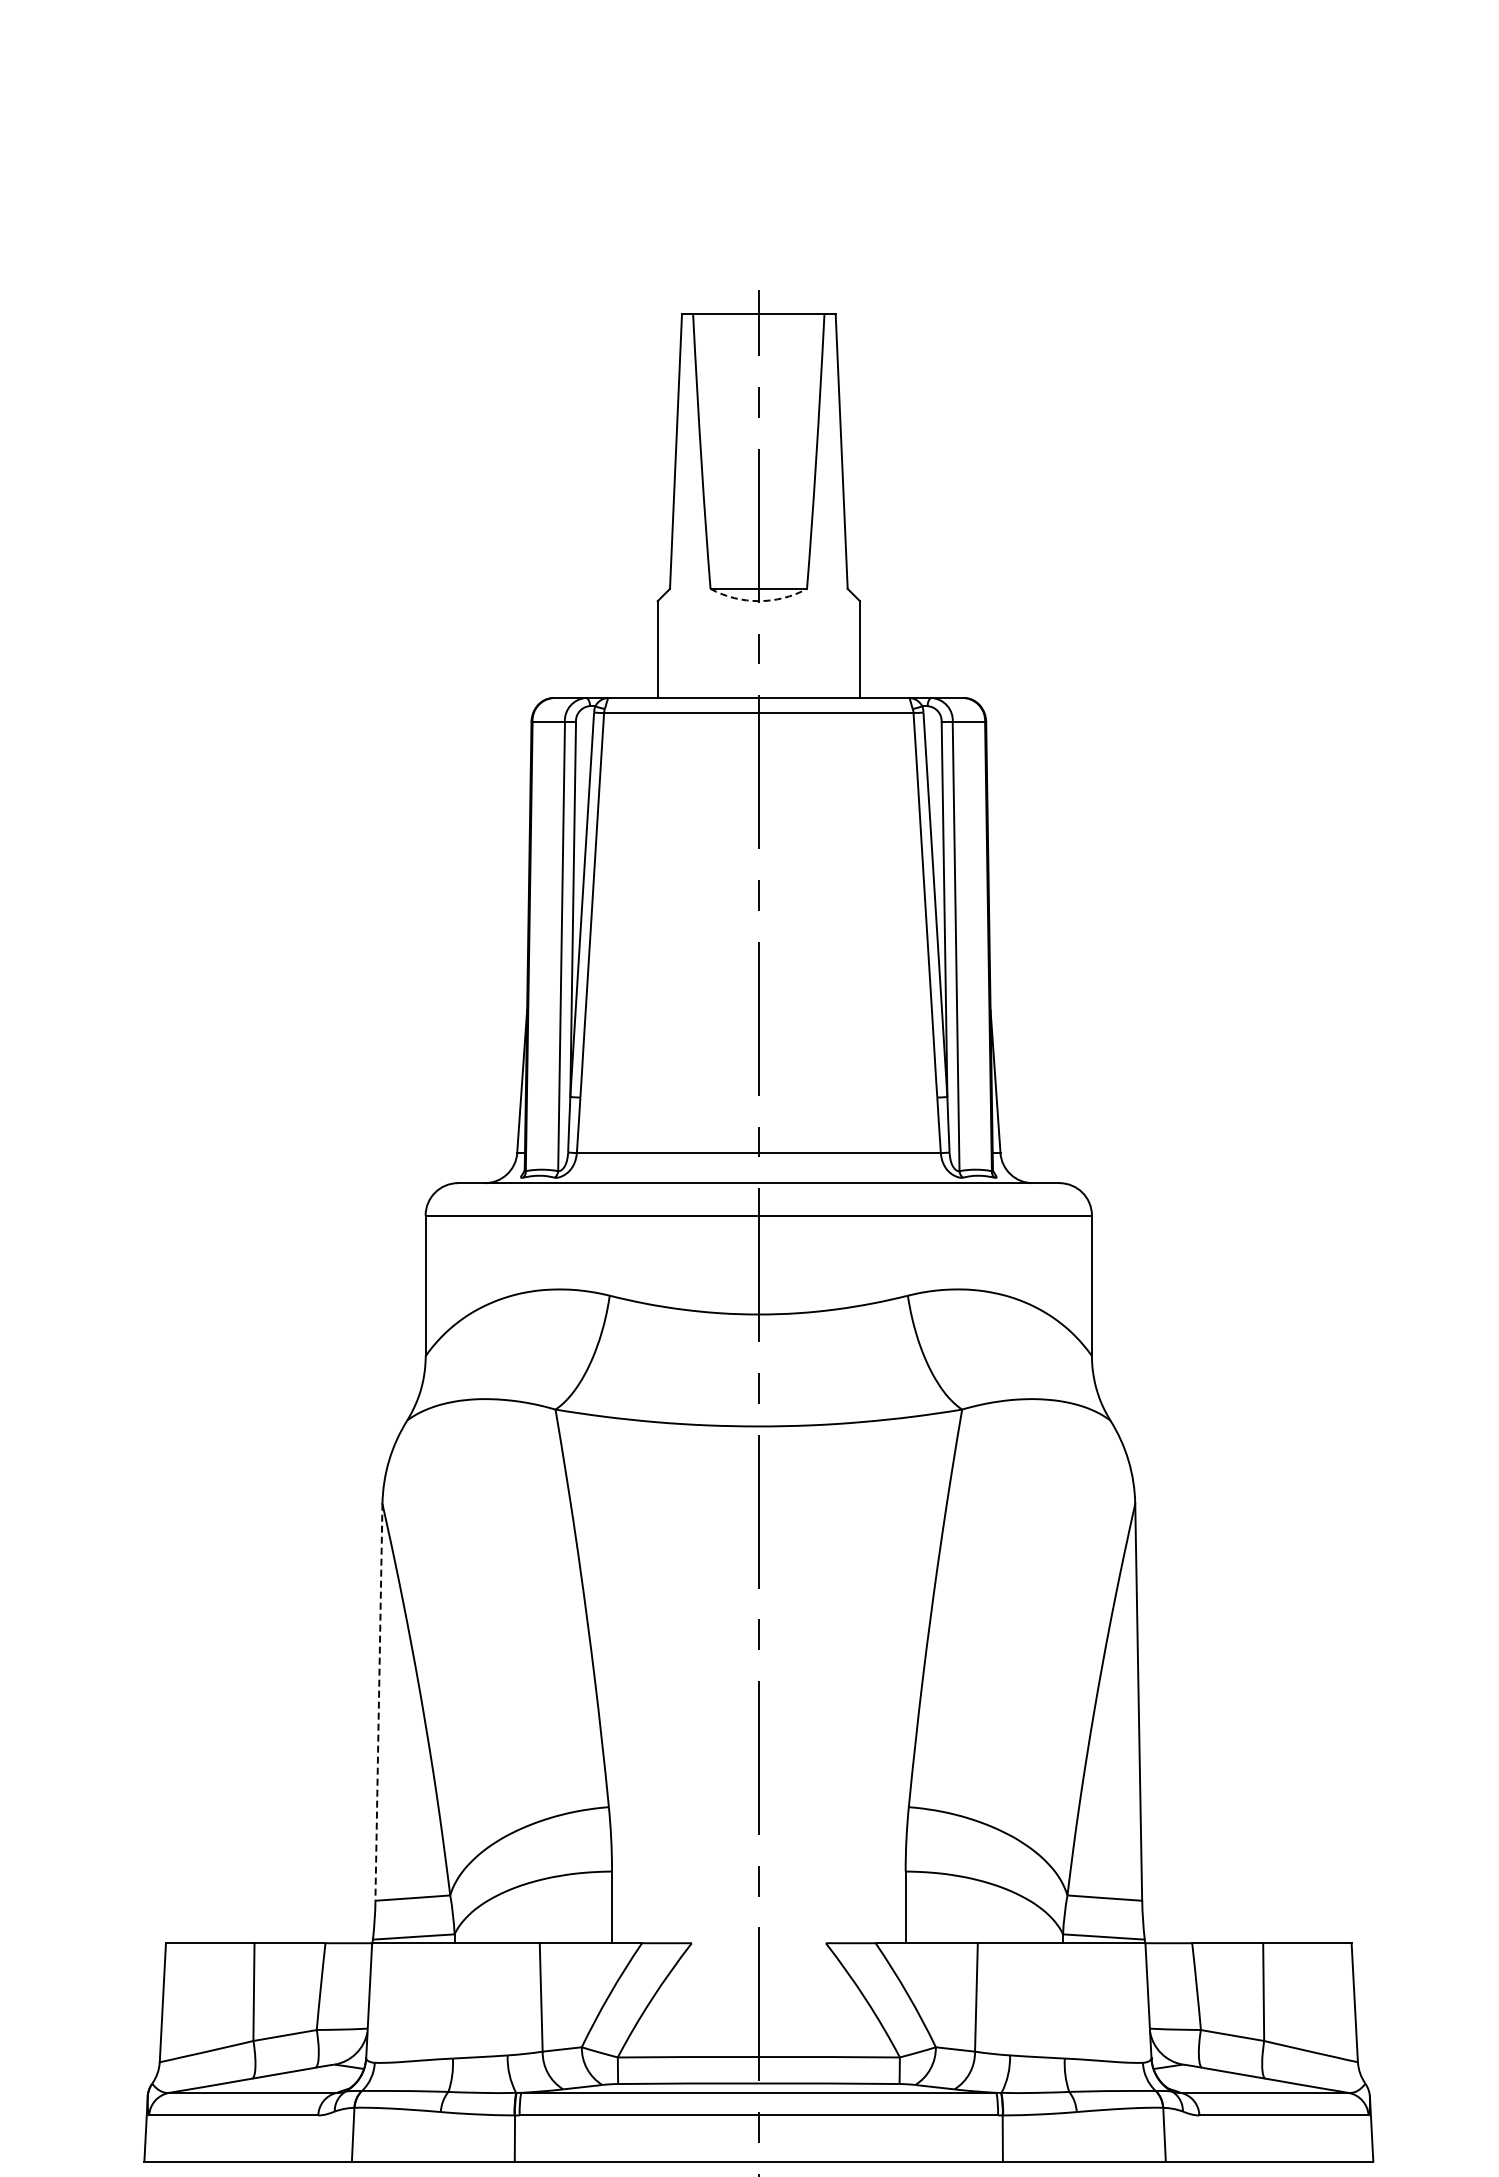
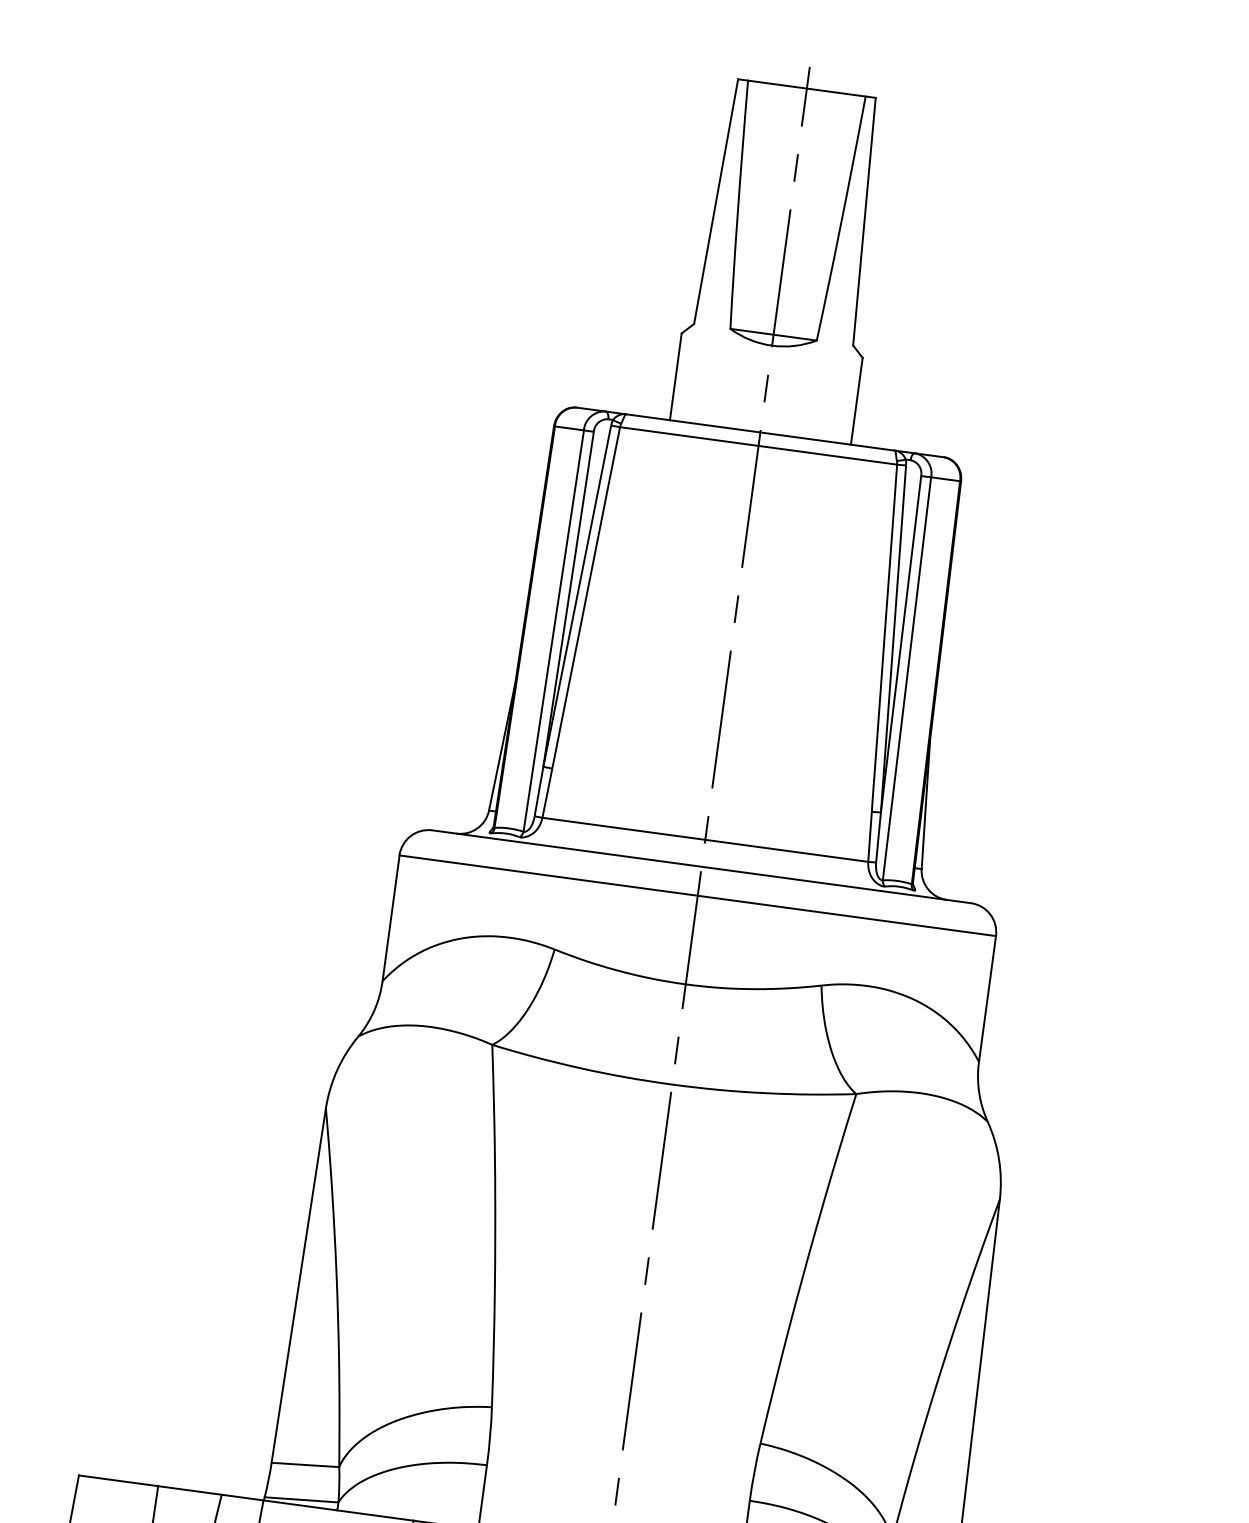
arc: (758, 601) -> (771, 345), dashed -> solid
line: (378, 1702) -> (298, 1285), dashed -> solid

